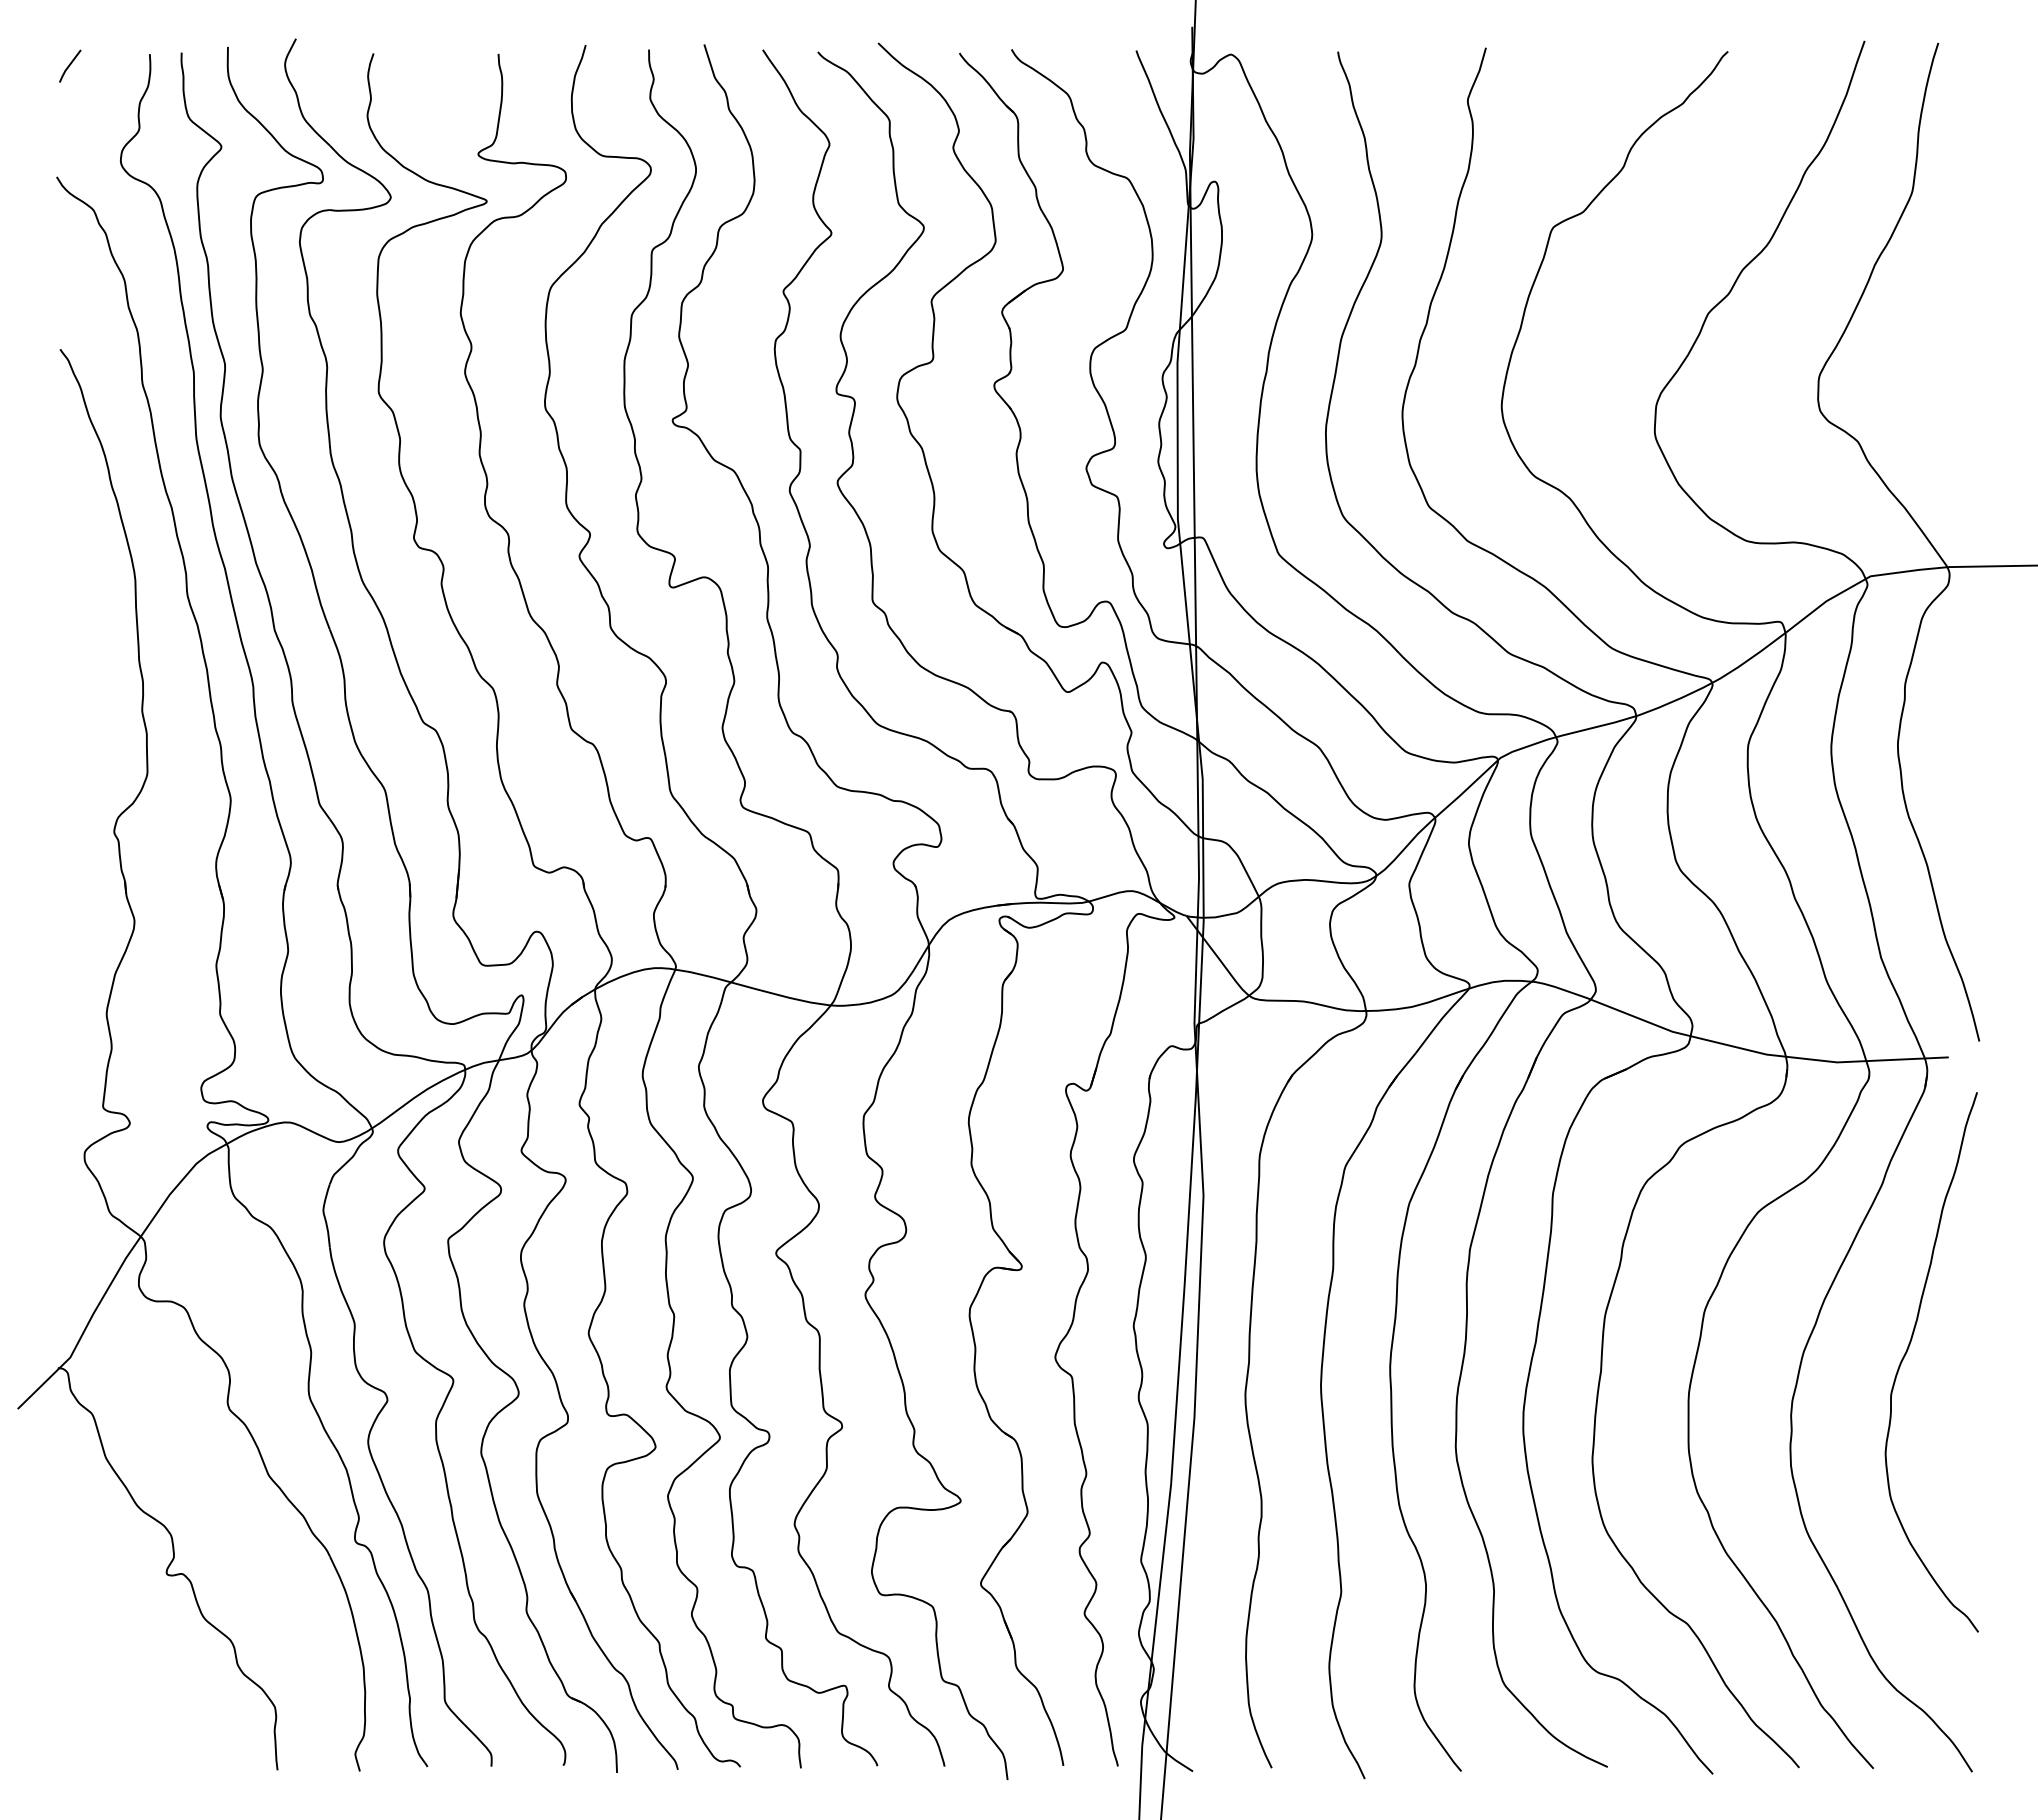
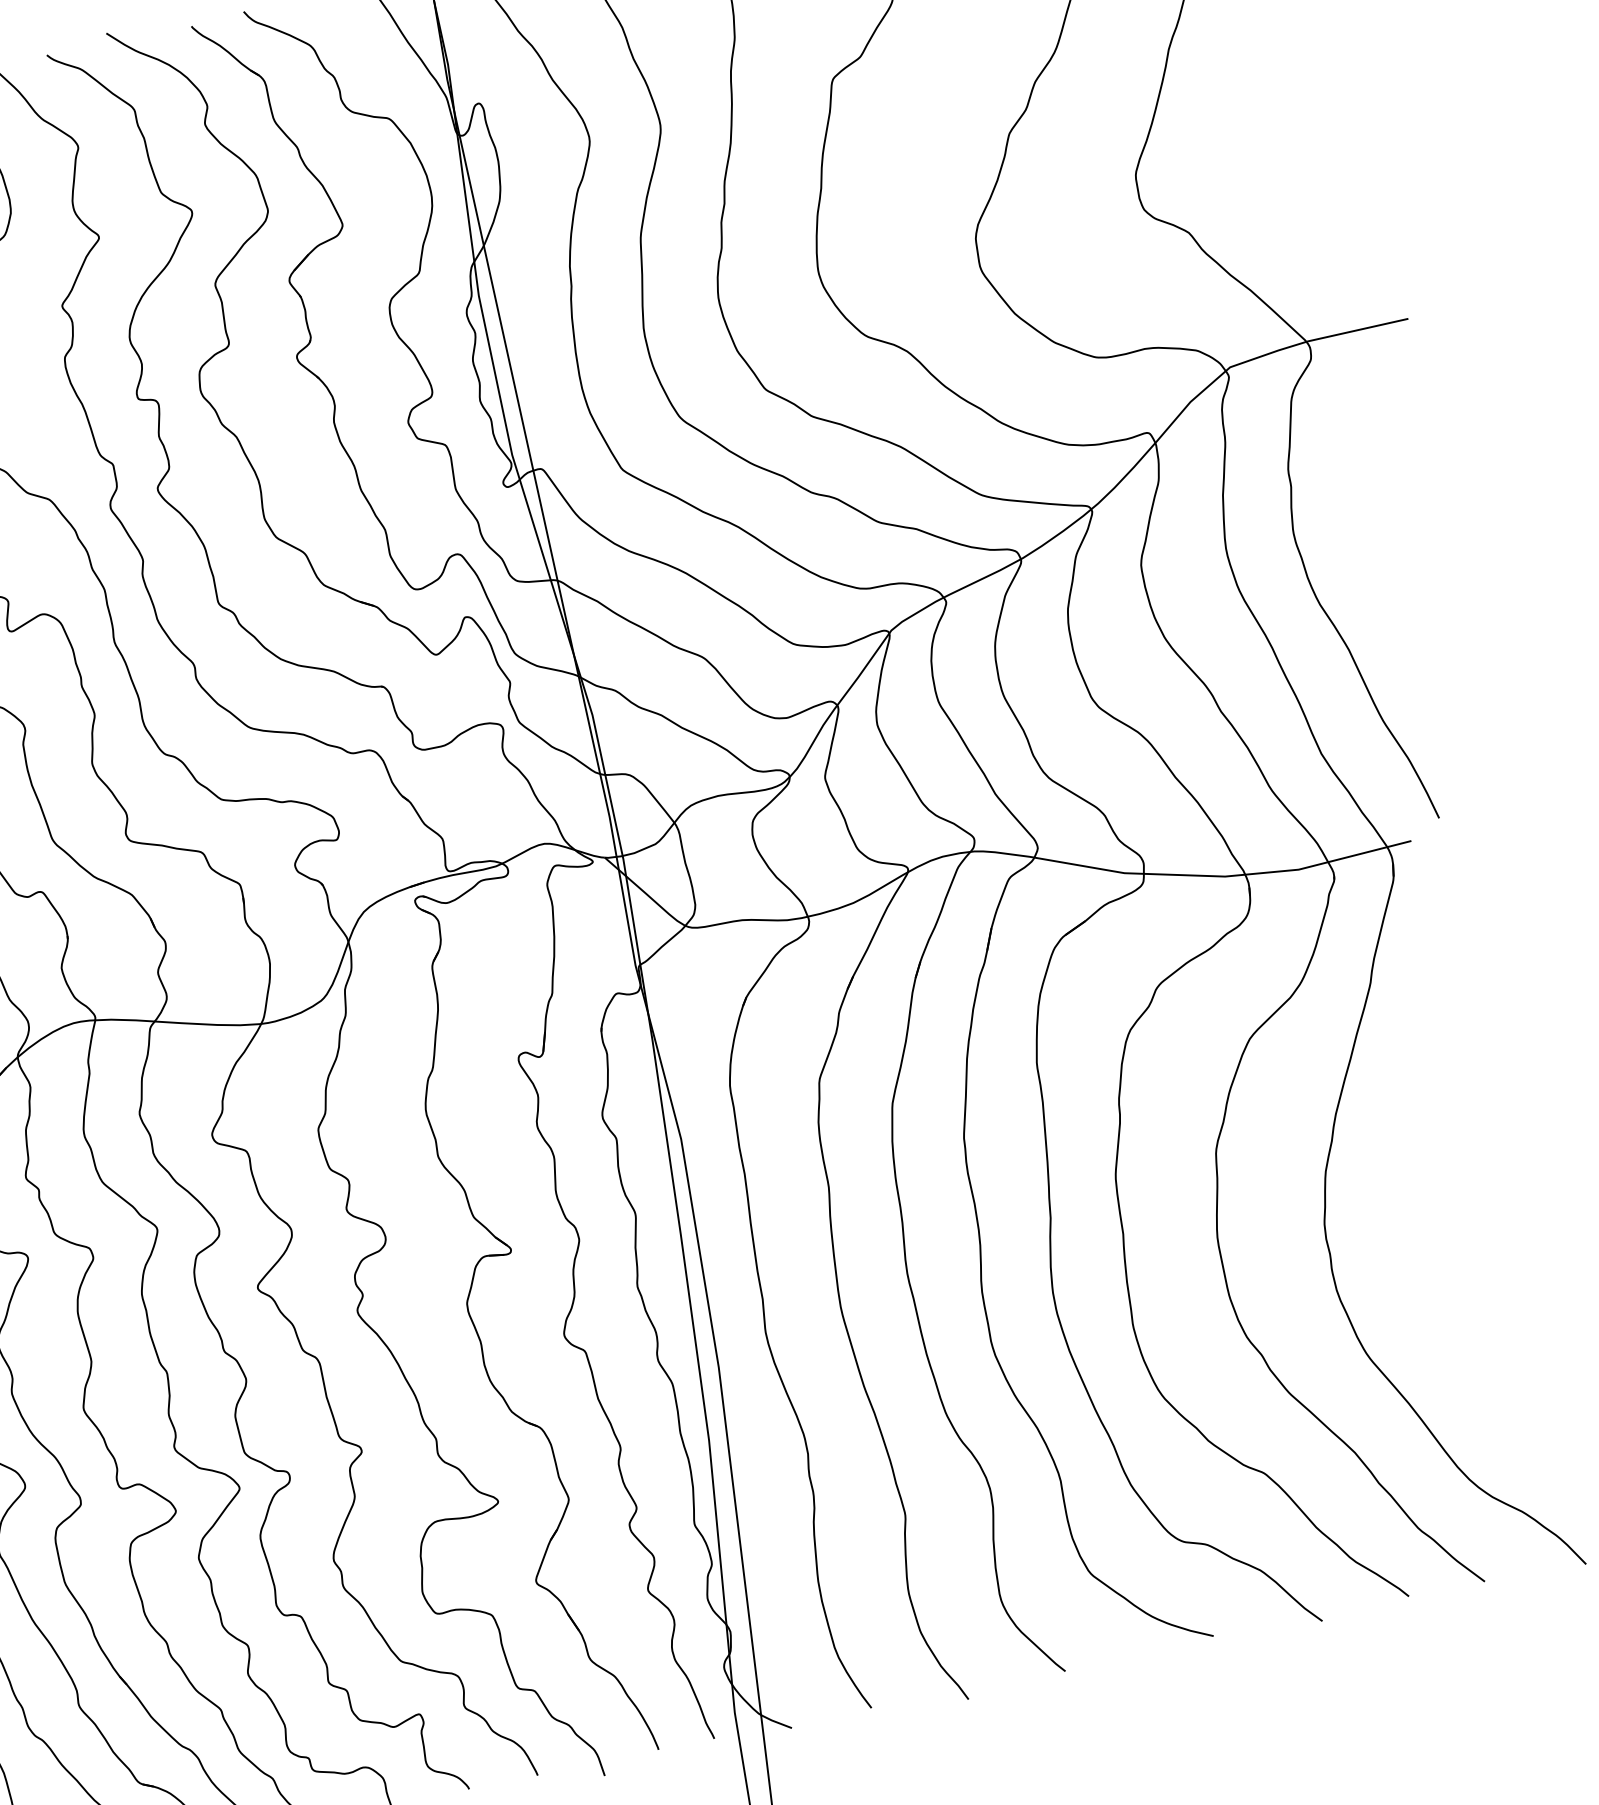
curve: (1908, 1350) -> (1432, 1148), removed

